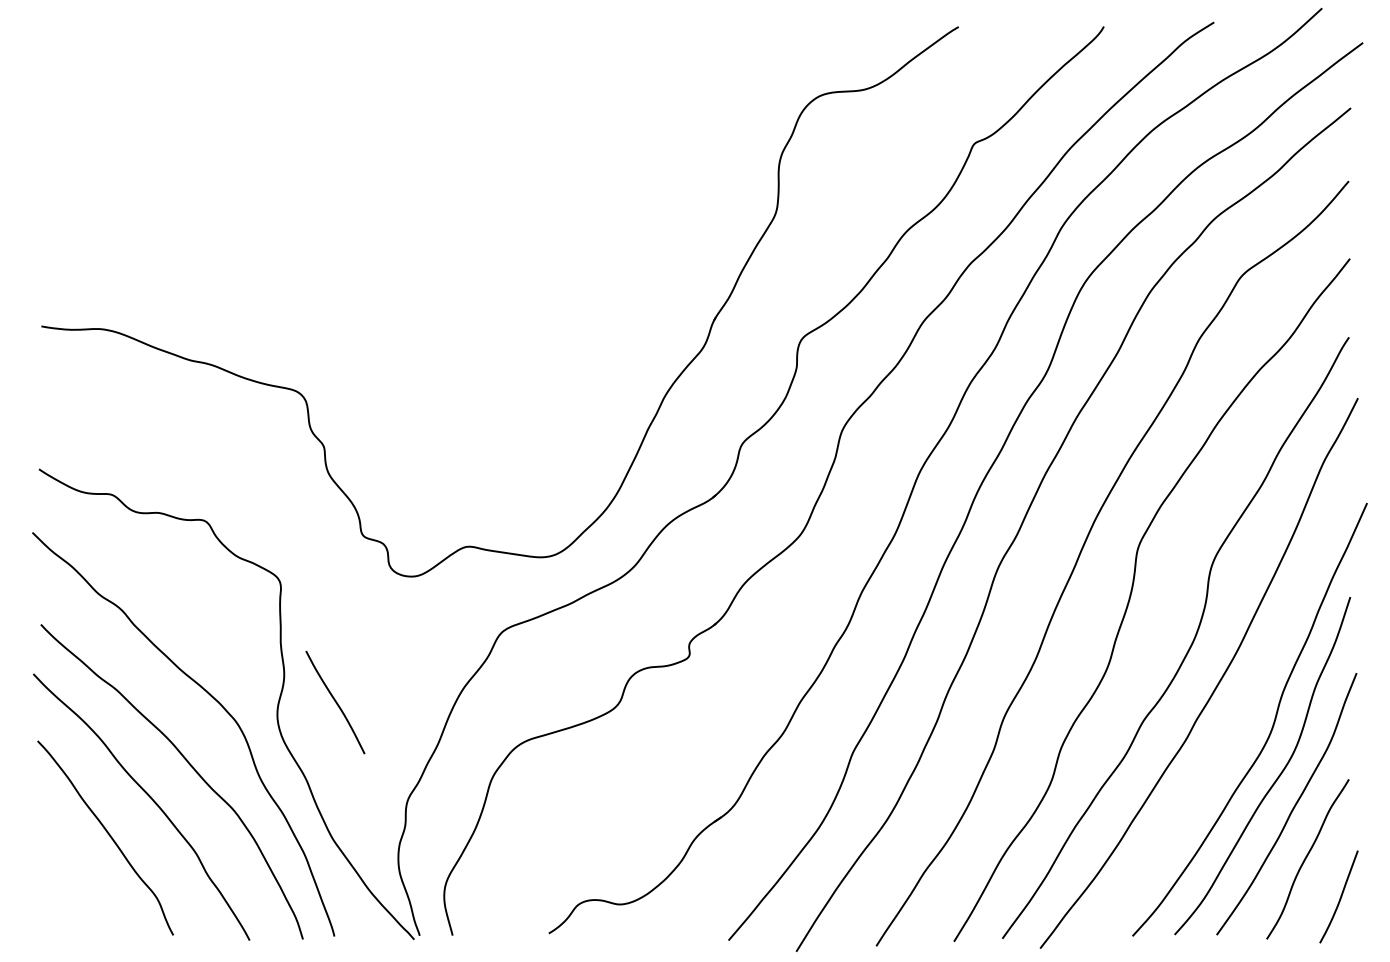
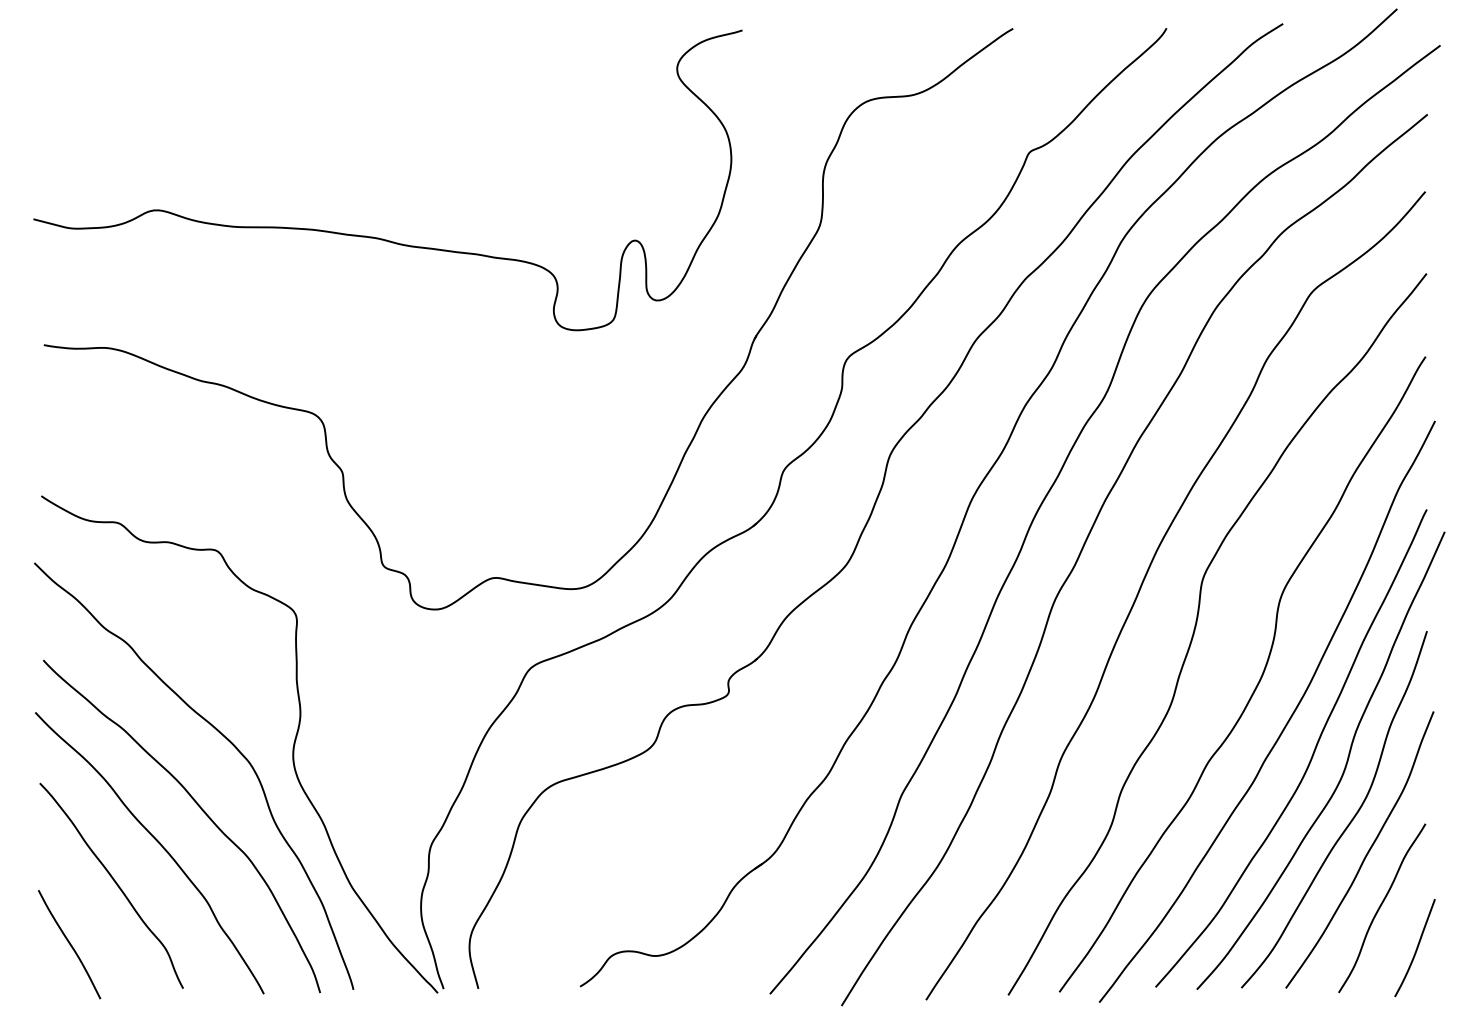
curve: (358, 224) -> (378, 237), added
curve: (335, 702) -> (69, 944), moved
curve: (1241, 714) -> (1311, 755), added

